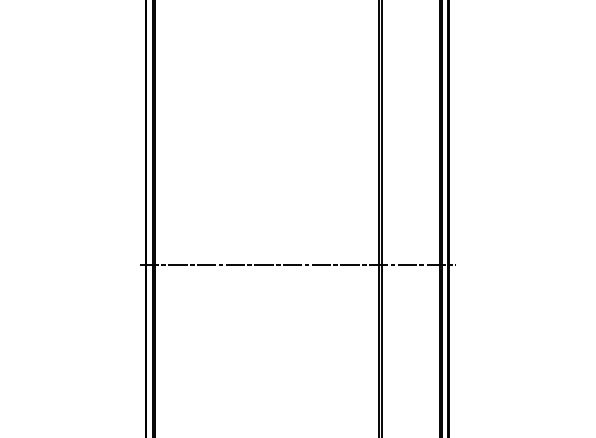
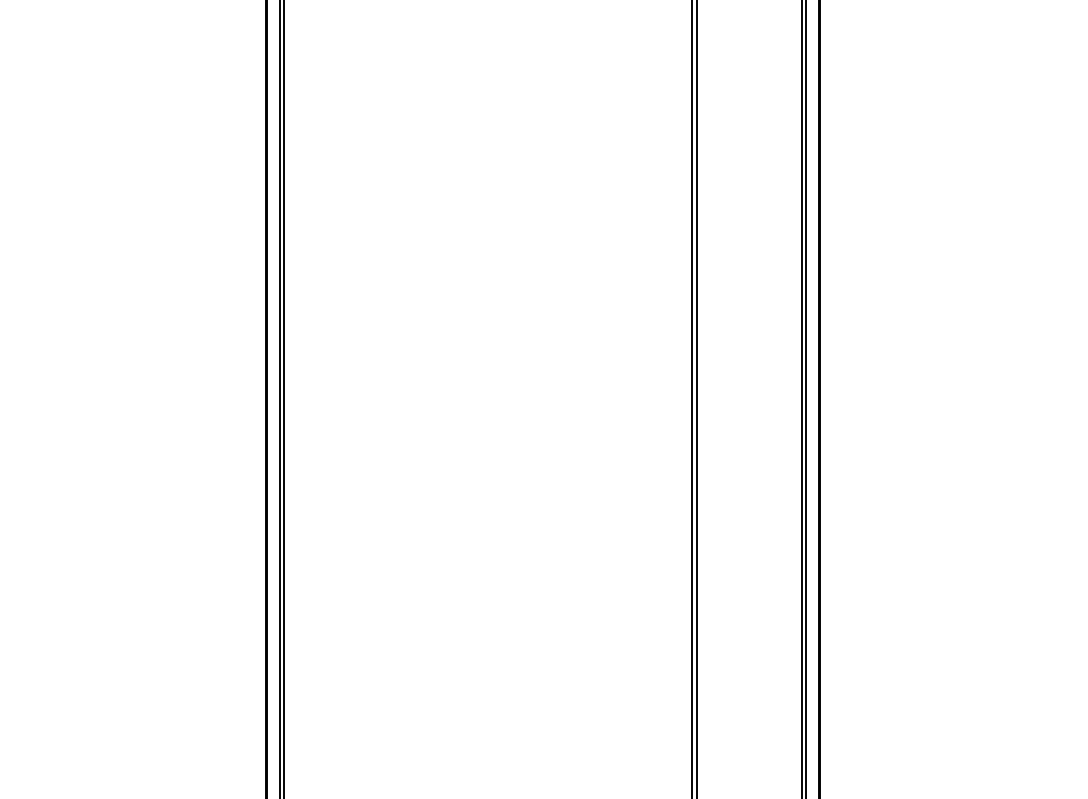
line: (297, 265) -> (543, 484), removed

